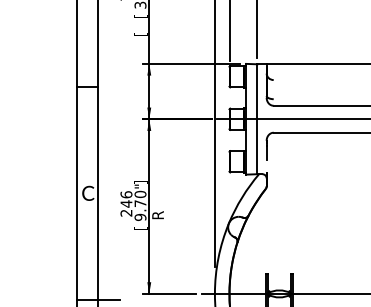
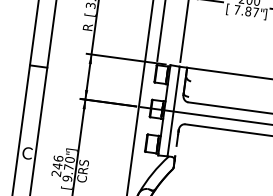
text: (140, 31) -> (87, 27), [ -> R
text: (158, 205) -> (83, 170), R -> CRS

